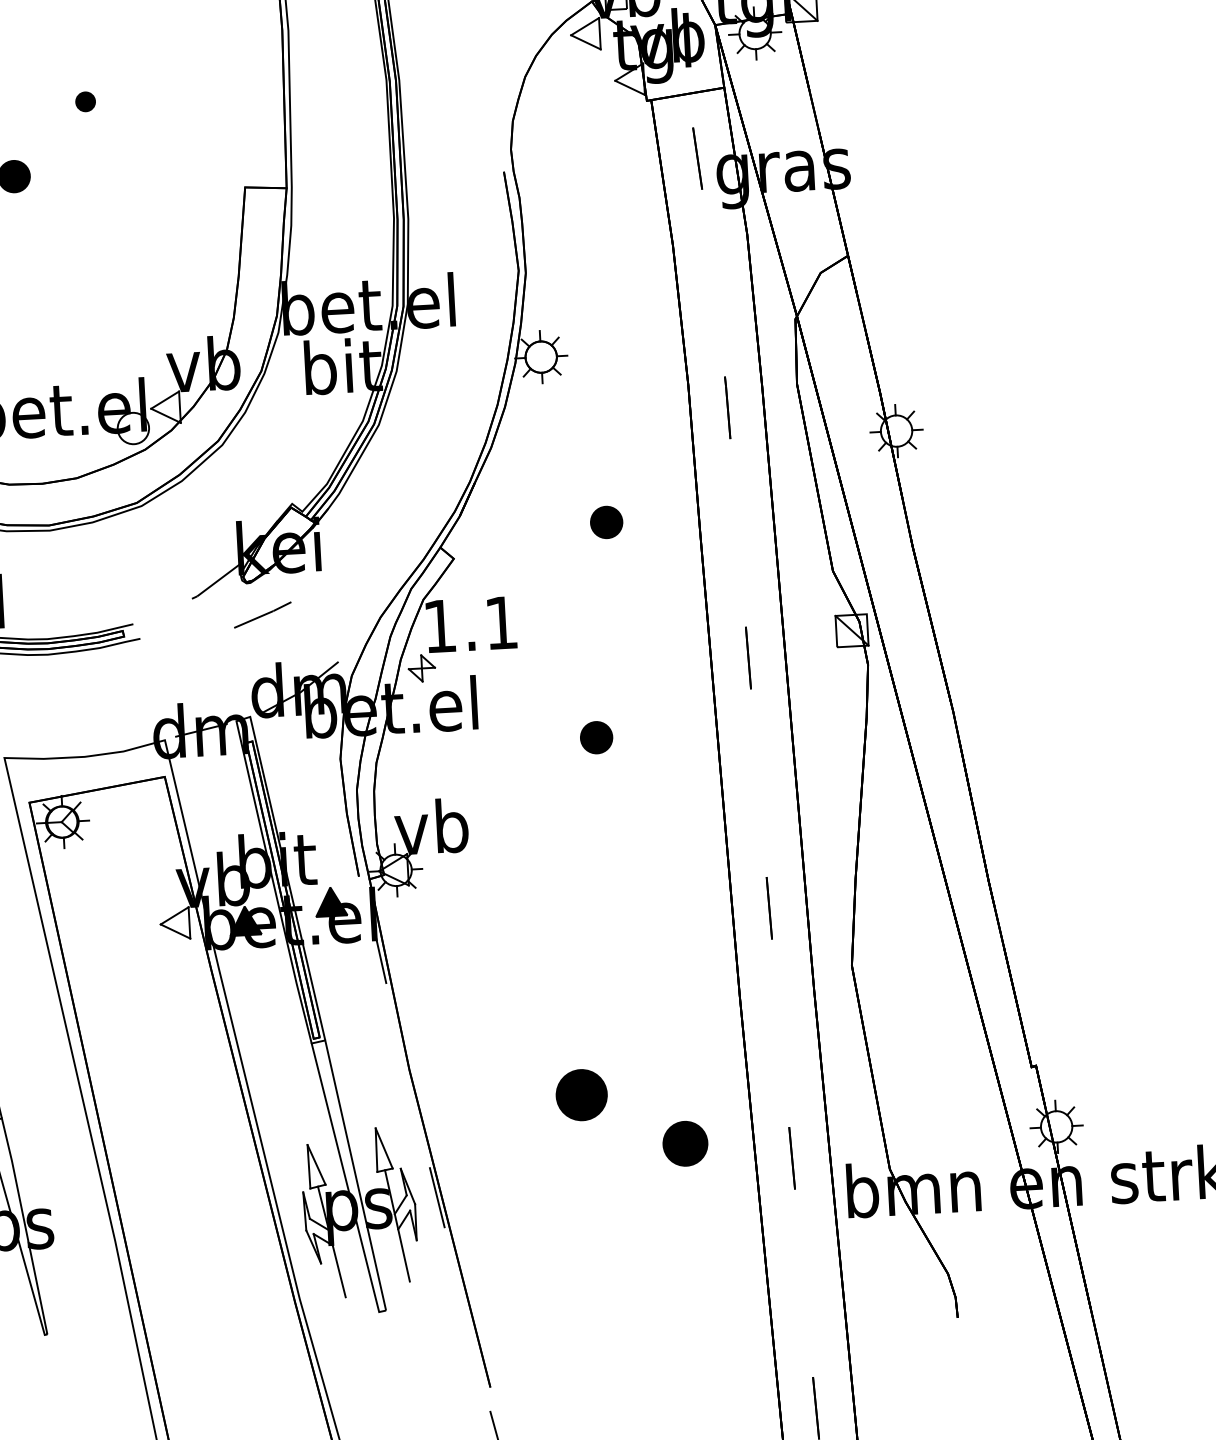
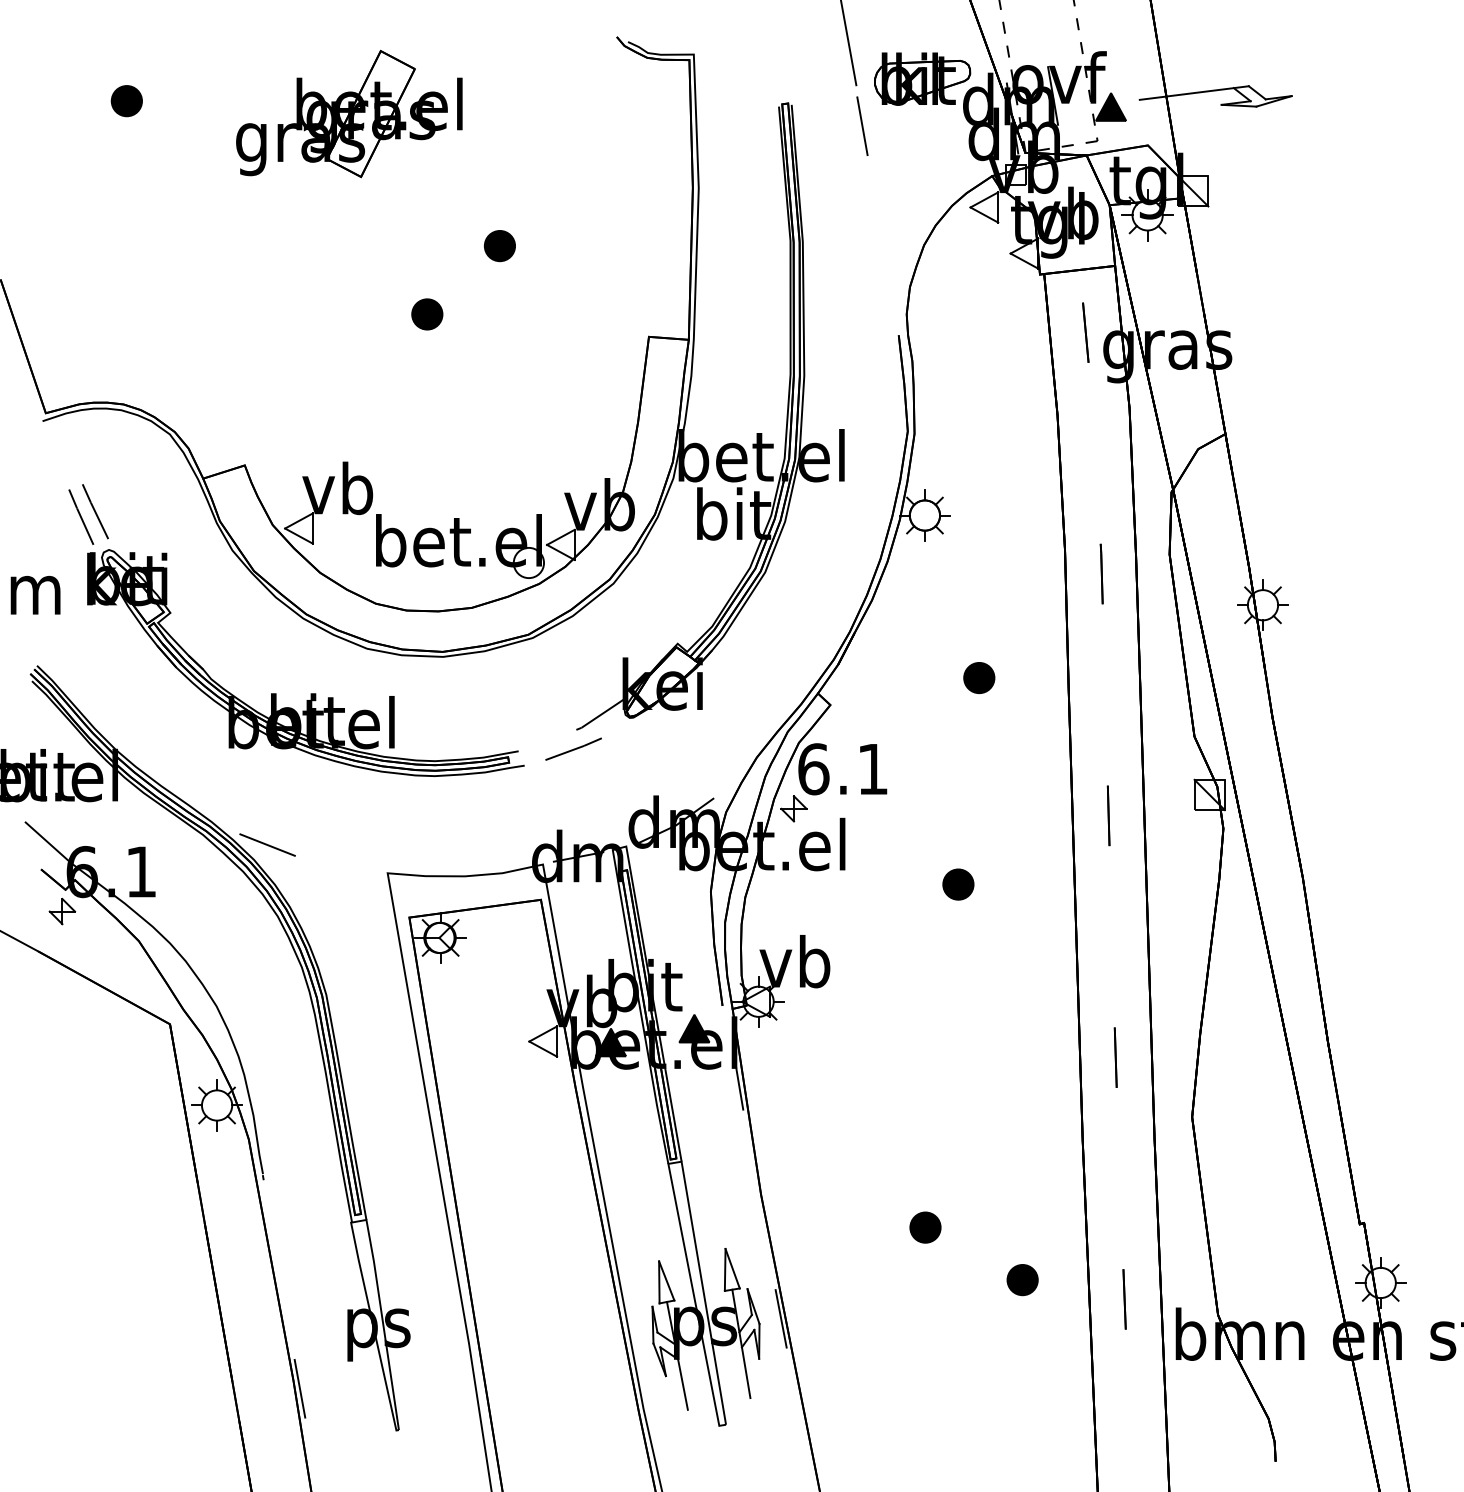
part: (85, 102) -> (499, 246), size x1.67
line: (262, 614) -> (573, 748), moved
text: (439, 626) -> (813, 769), 1.1 -> 6.1
part: (581, 1094) -> (925, 1227), size x0.62
part: (685, 1144) -> (1022, 1280), size x0.71

